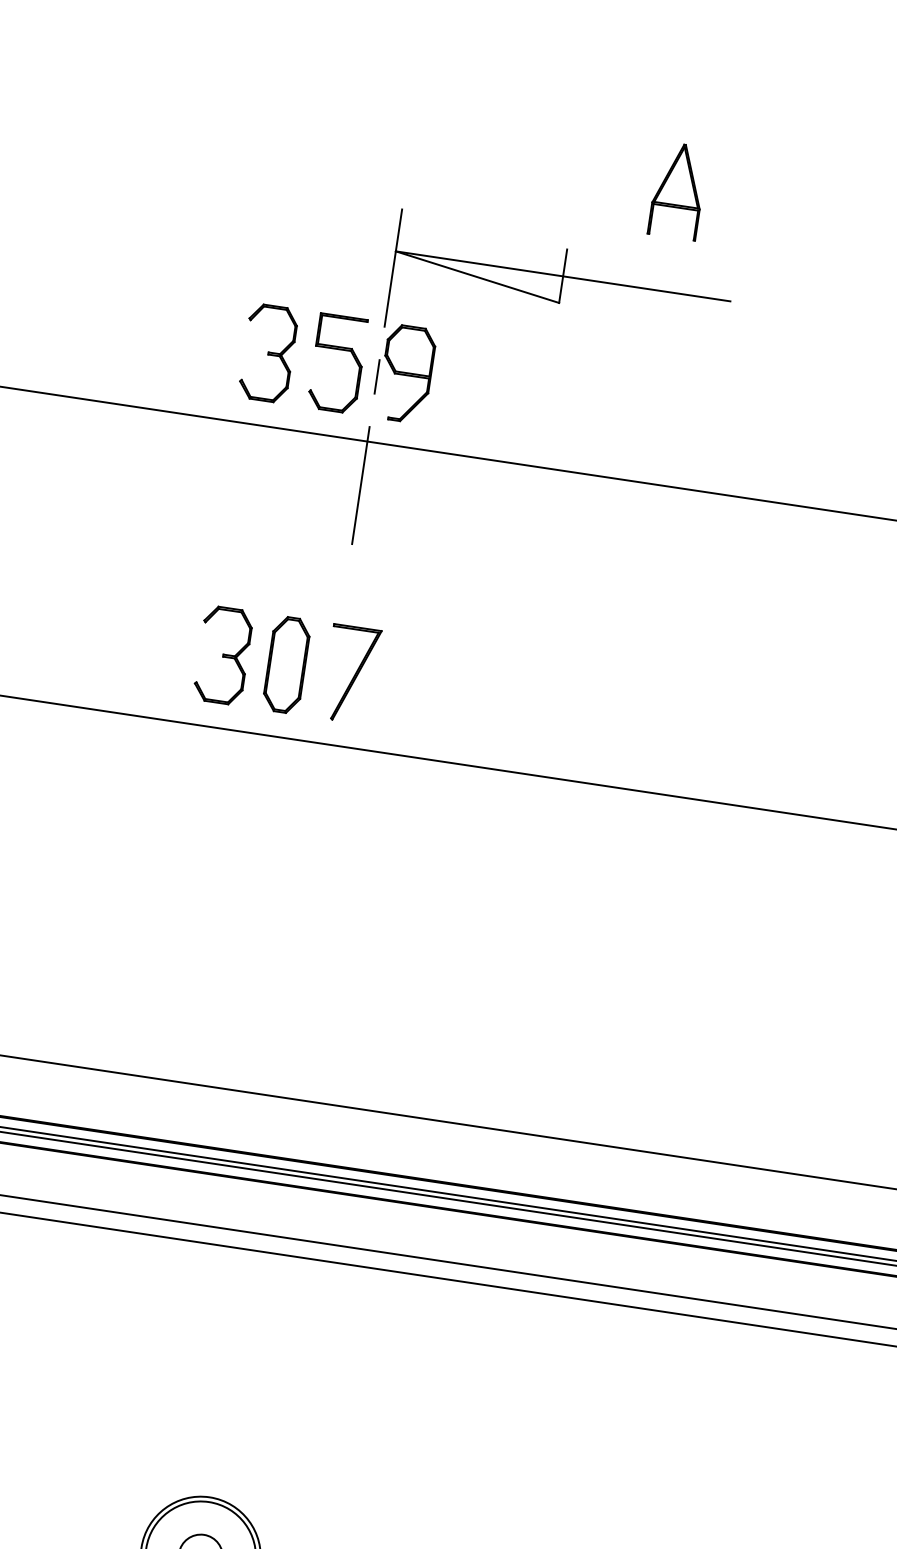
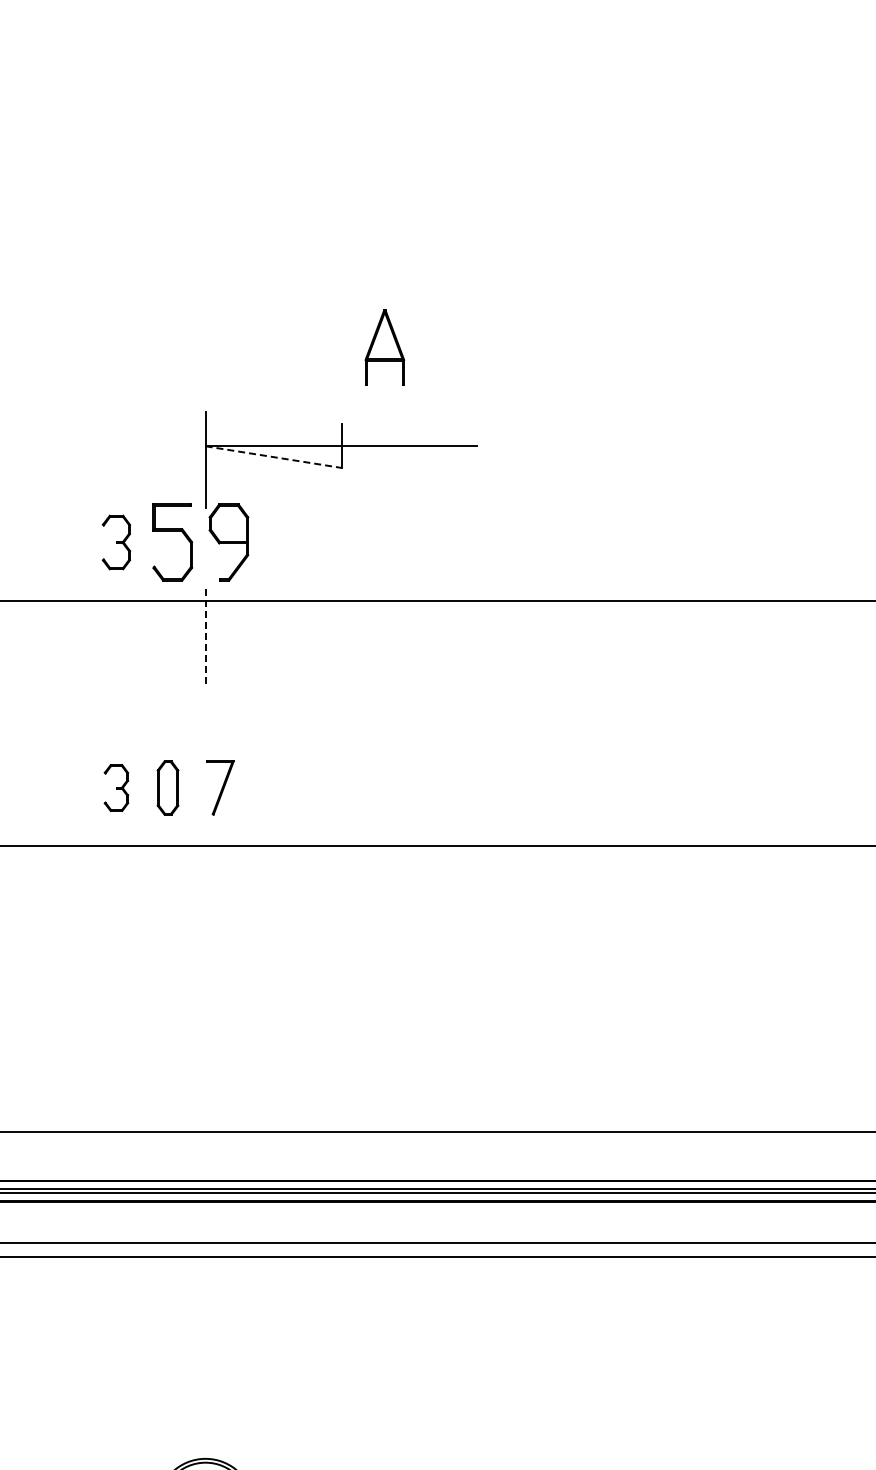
part: (677, 190) -> (384, 347), moved
line: (477, 277) -> (273, 457), solid -> dashed
part: (268, 353) -> (116, 542), size x0.7
line: (377, 375) -> (205, 547), removed
line: (360, 485) -> (205, 636), solid -> dashed
part: (223, 654) -> (116, 787), size x0.6
part: (286, 664) -> (167, 787), size x0.7
part: (351, 673) -> (220, 787), size x0.7

